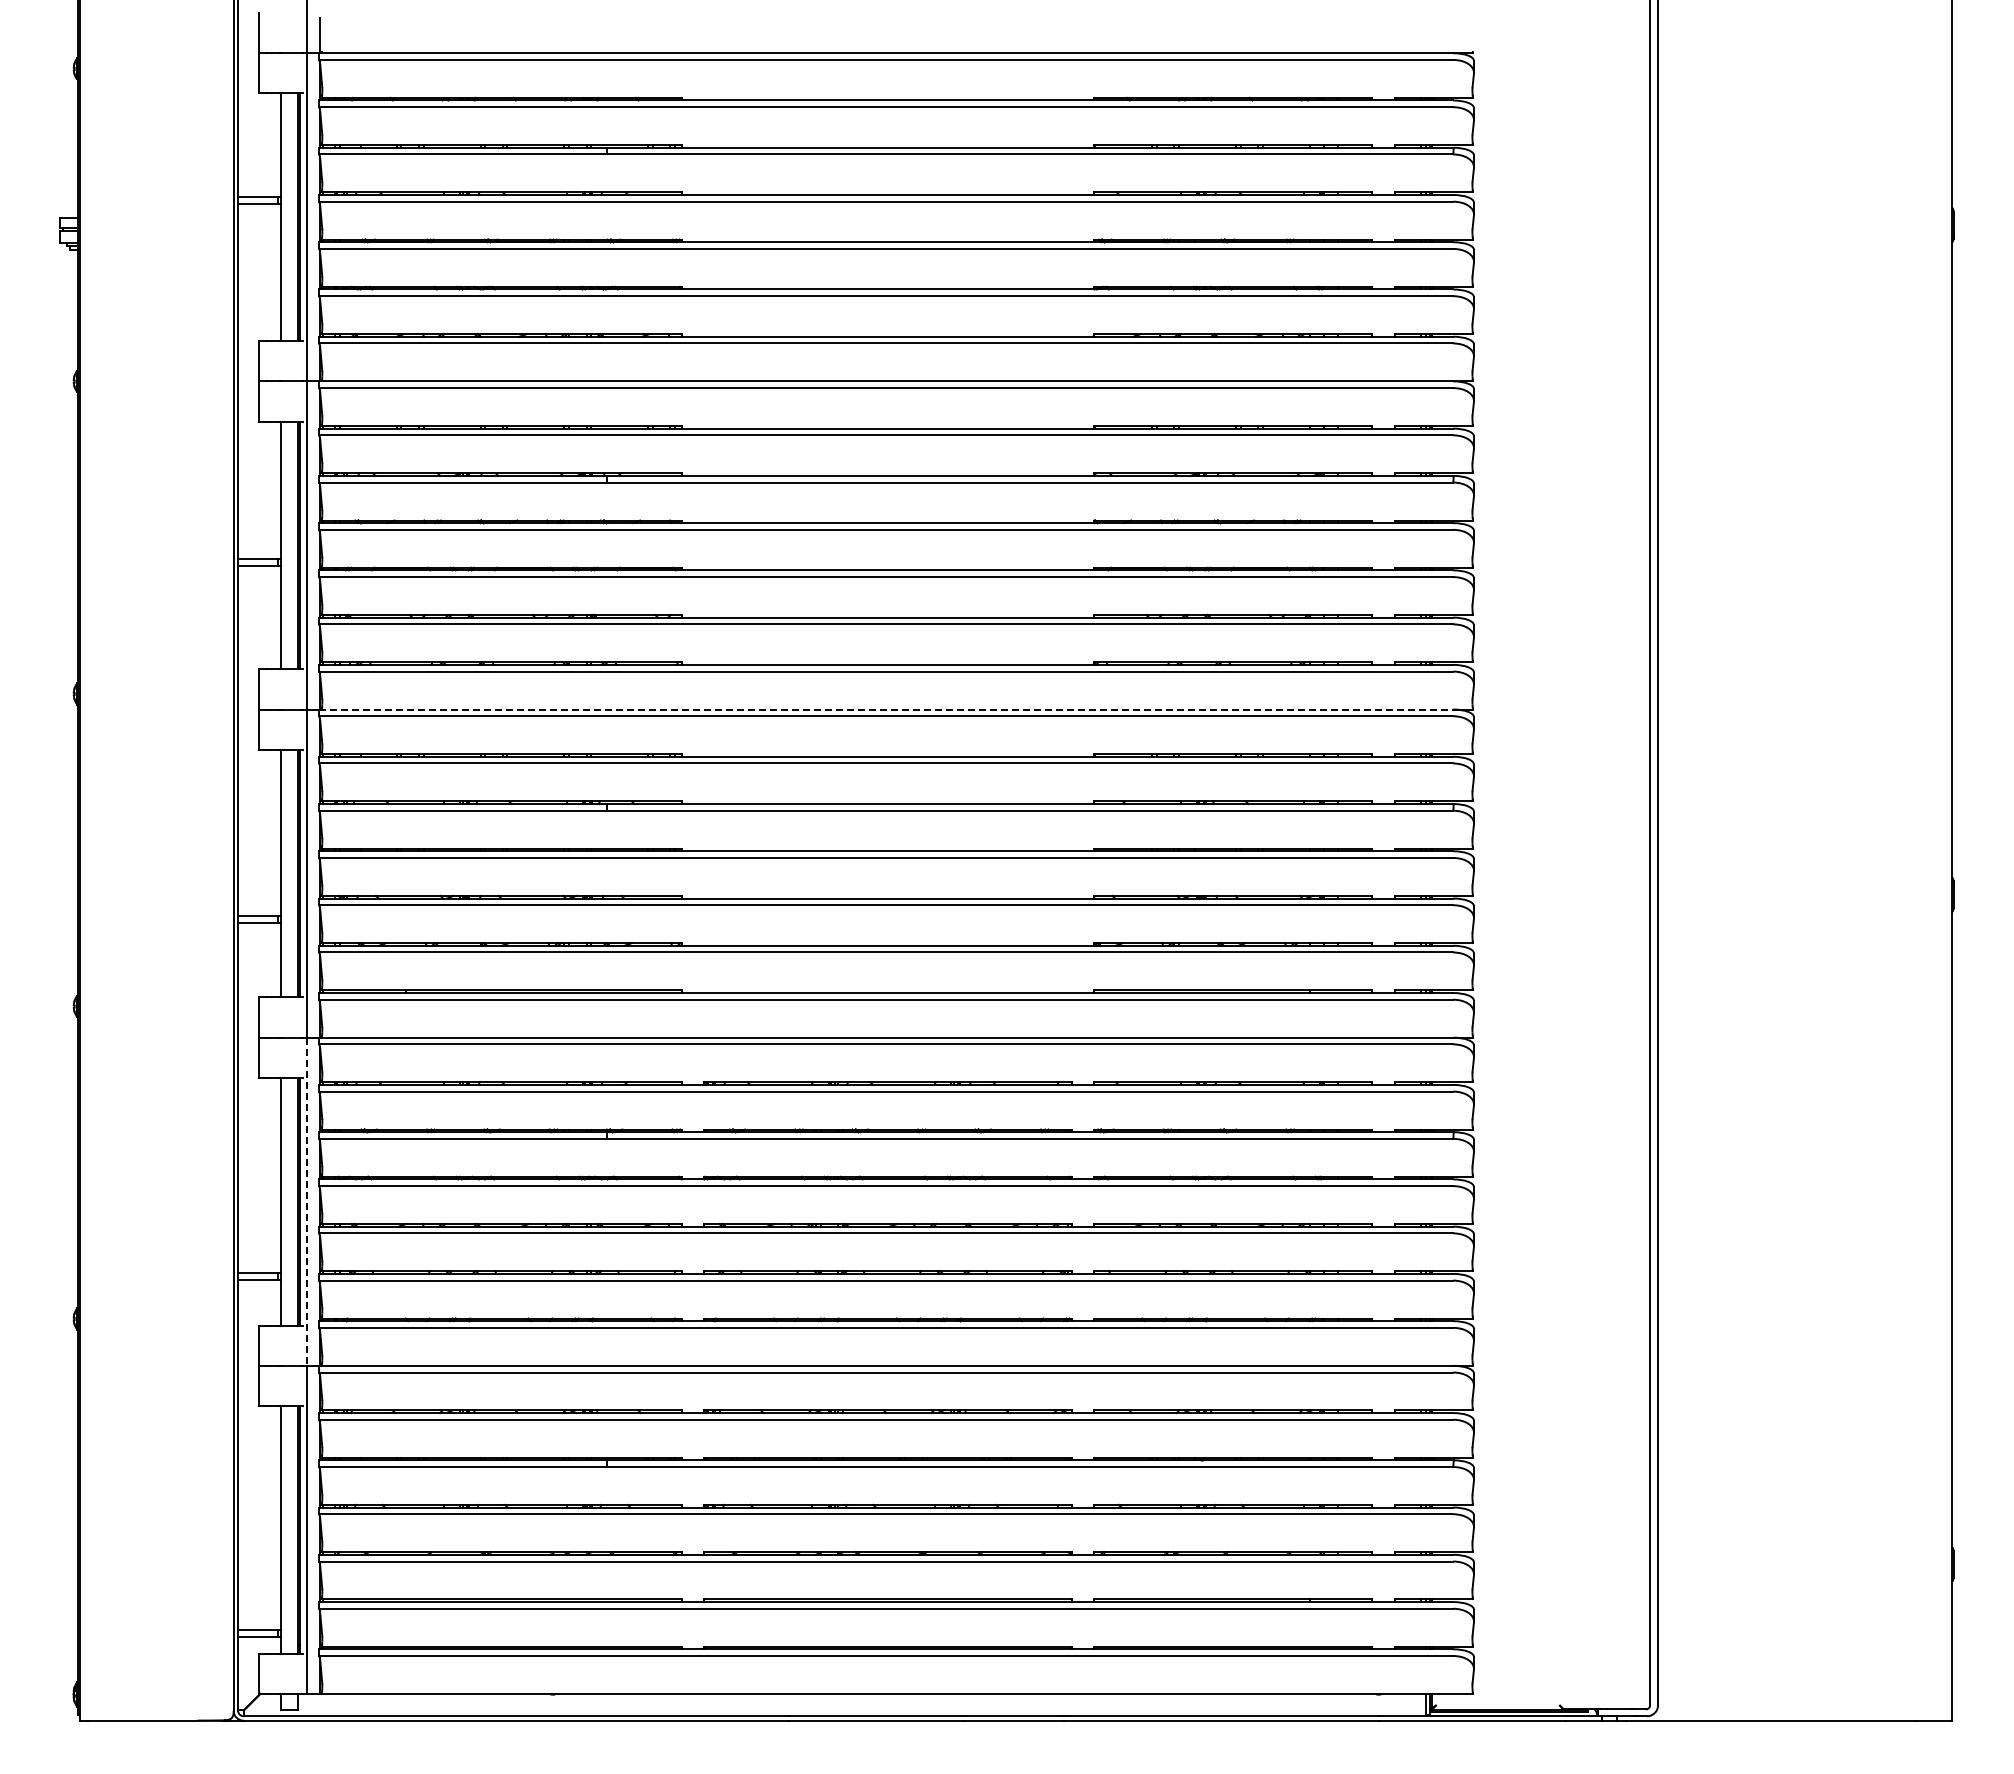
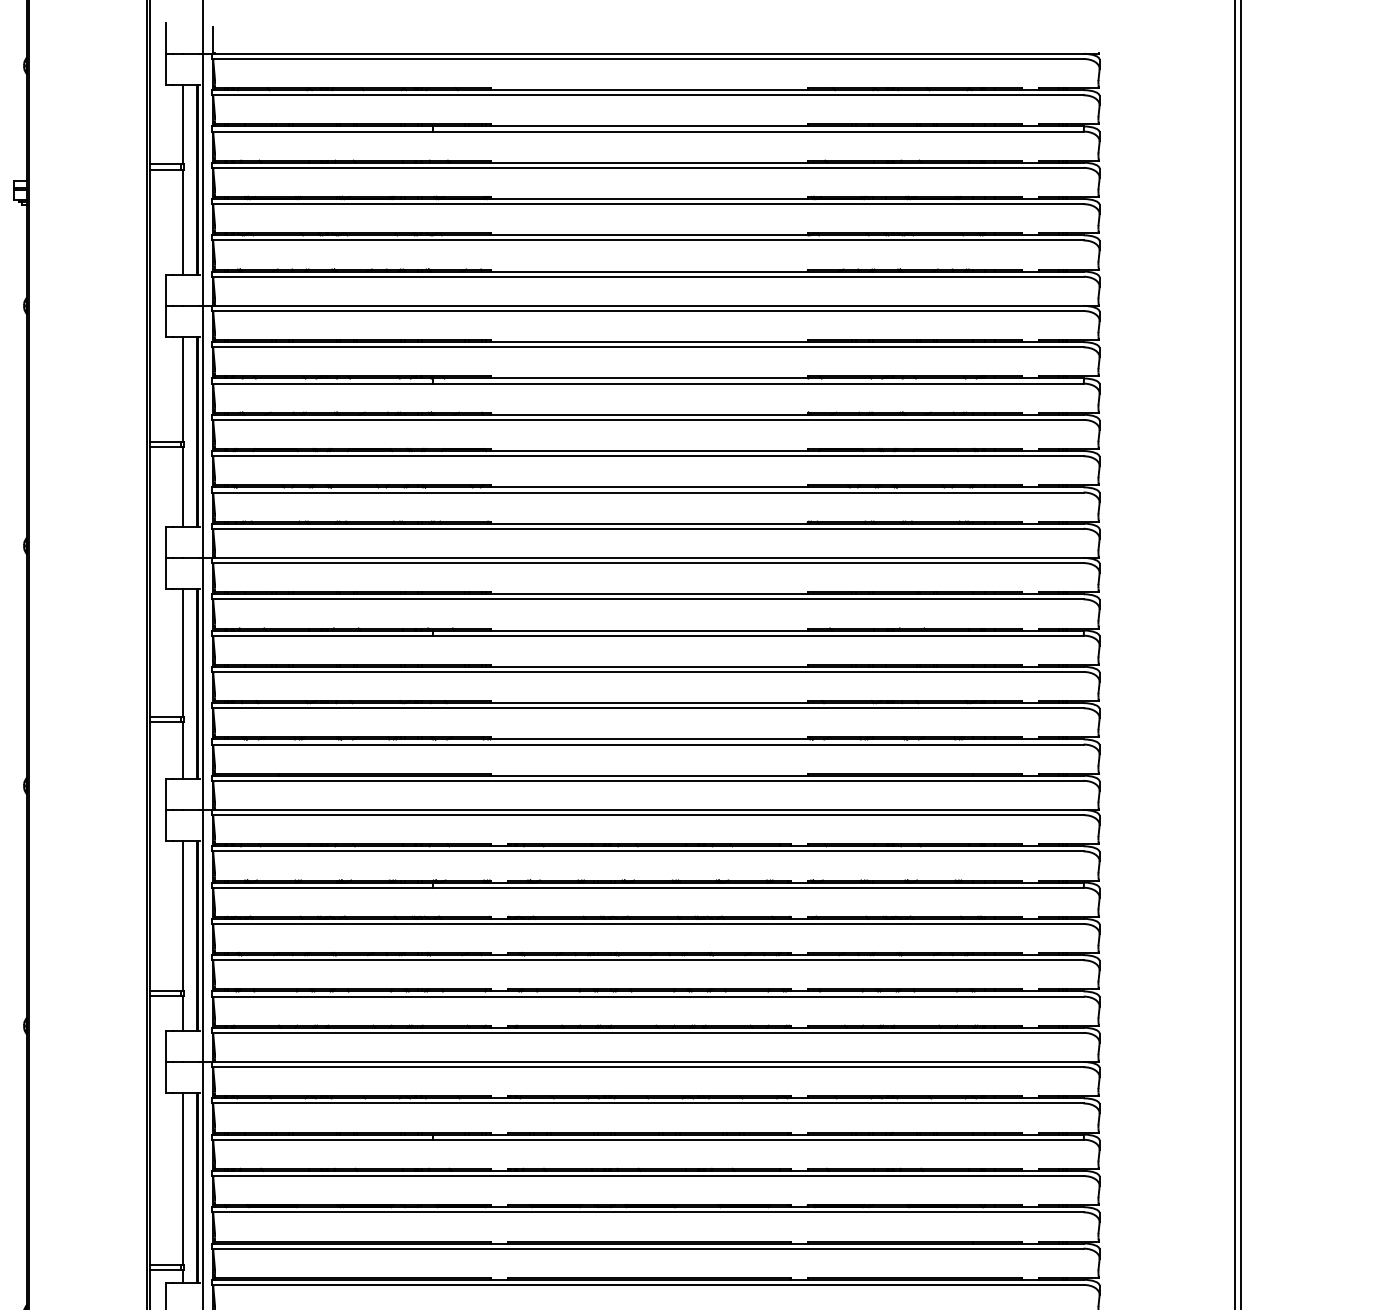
line: (886, 709) -> (648, 557), dashed -> solid
line: (306, 1202) -> (202, 936), dashed -> solid

